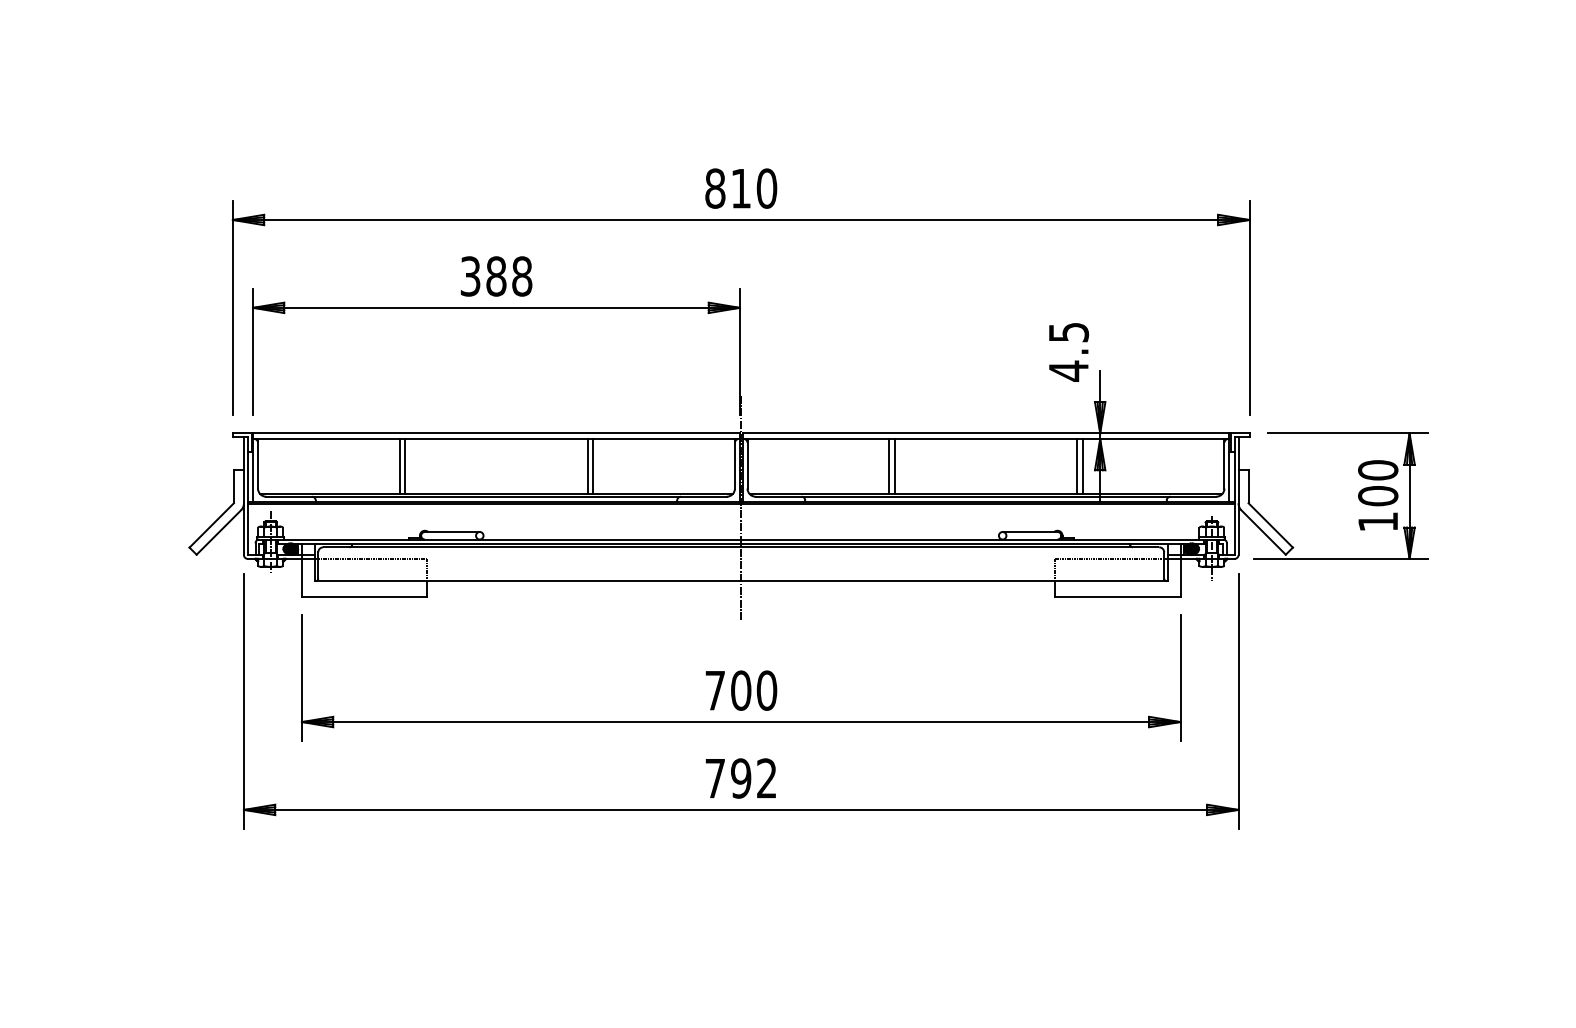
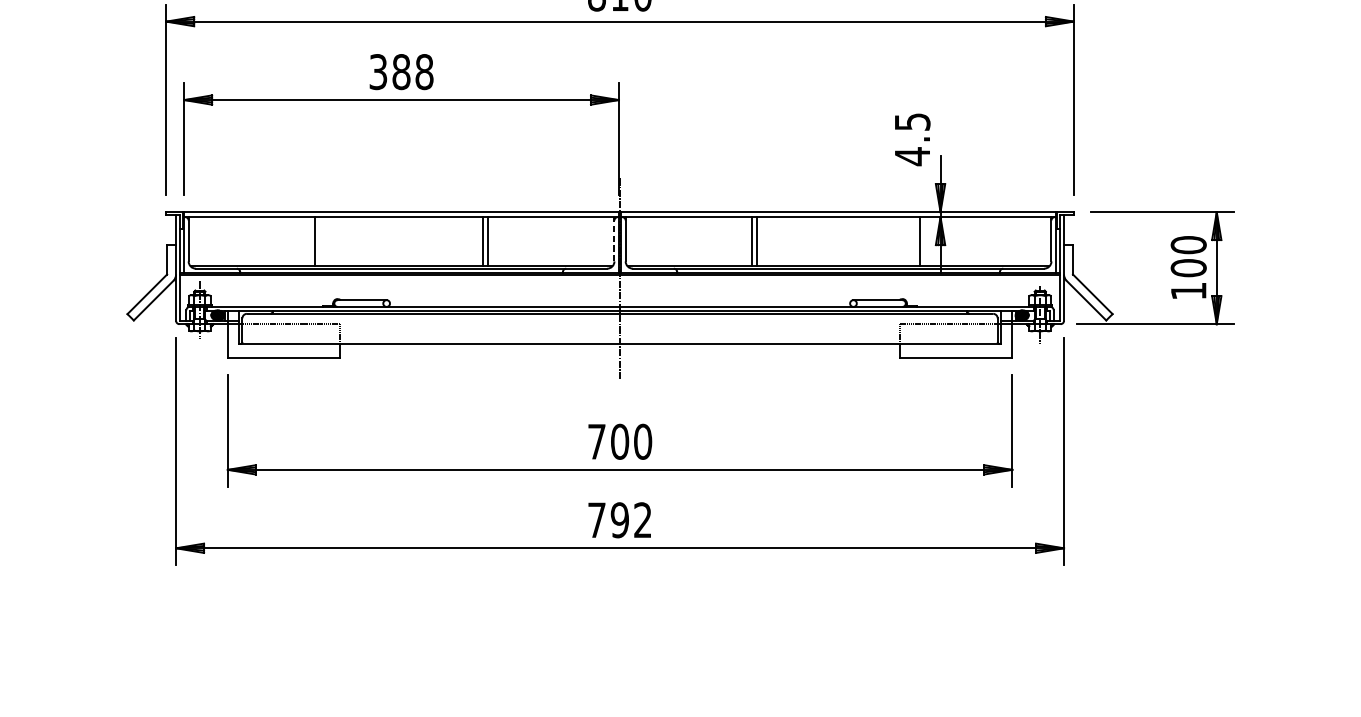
line: (734, 463) -> (614, 239), solid -> dashed
line: (405, 466) -> (320, 241), removed
line: (1082, 466) -> (924, 241), removed

